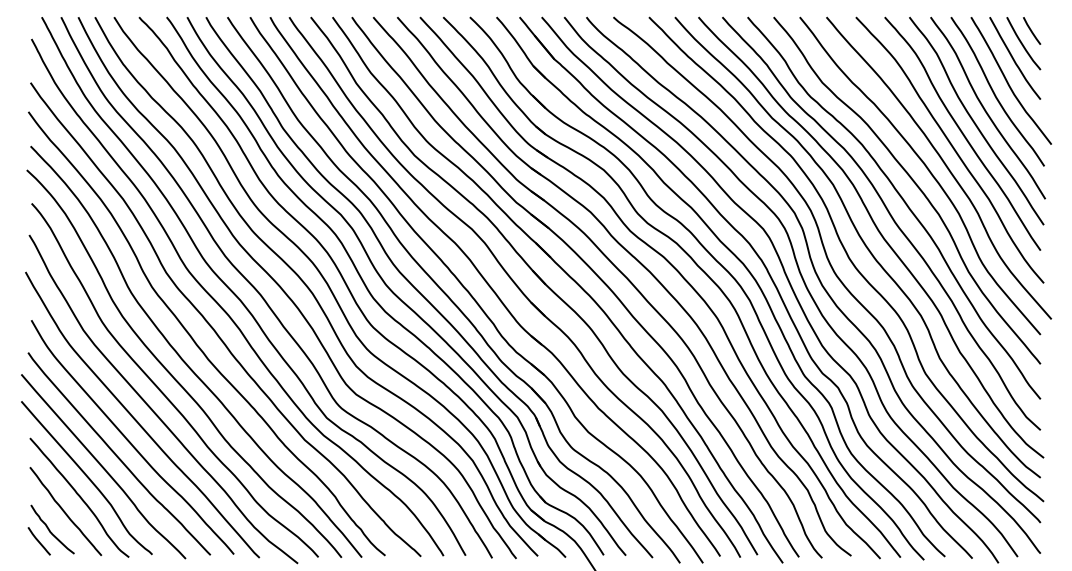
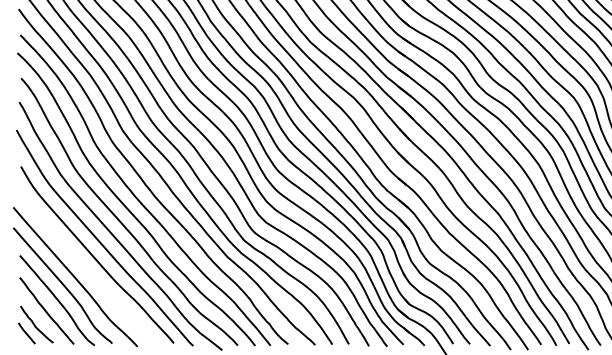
curve: (117, 455) -> (85, 268), removed

